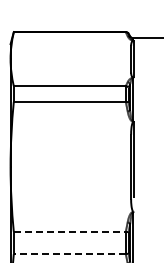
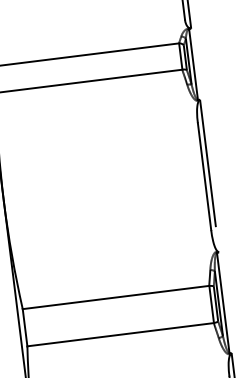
line: (69, 231) -> (115, 297), dashed -> solid
line: (69, 254) -> (120, 335), dashed -> solid

